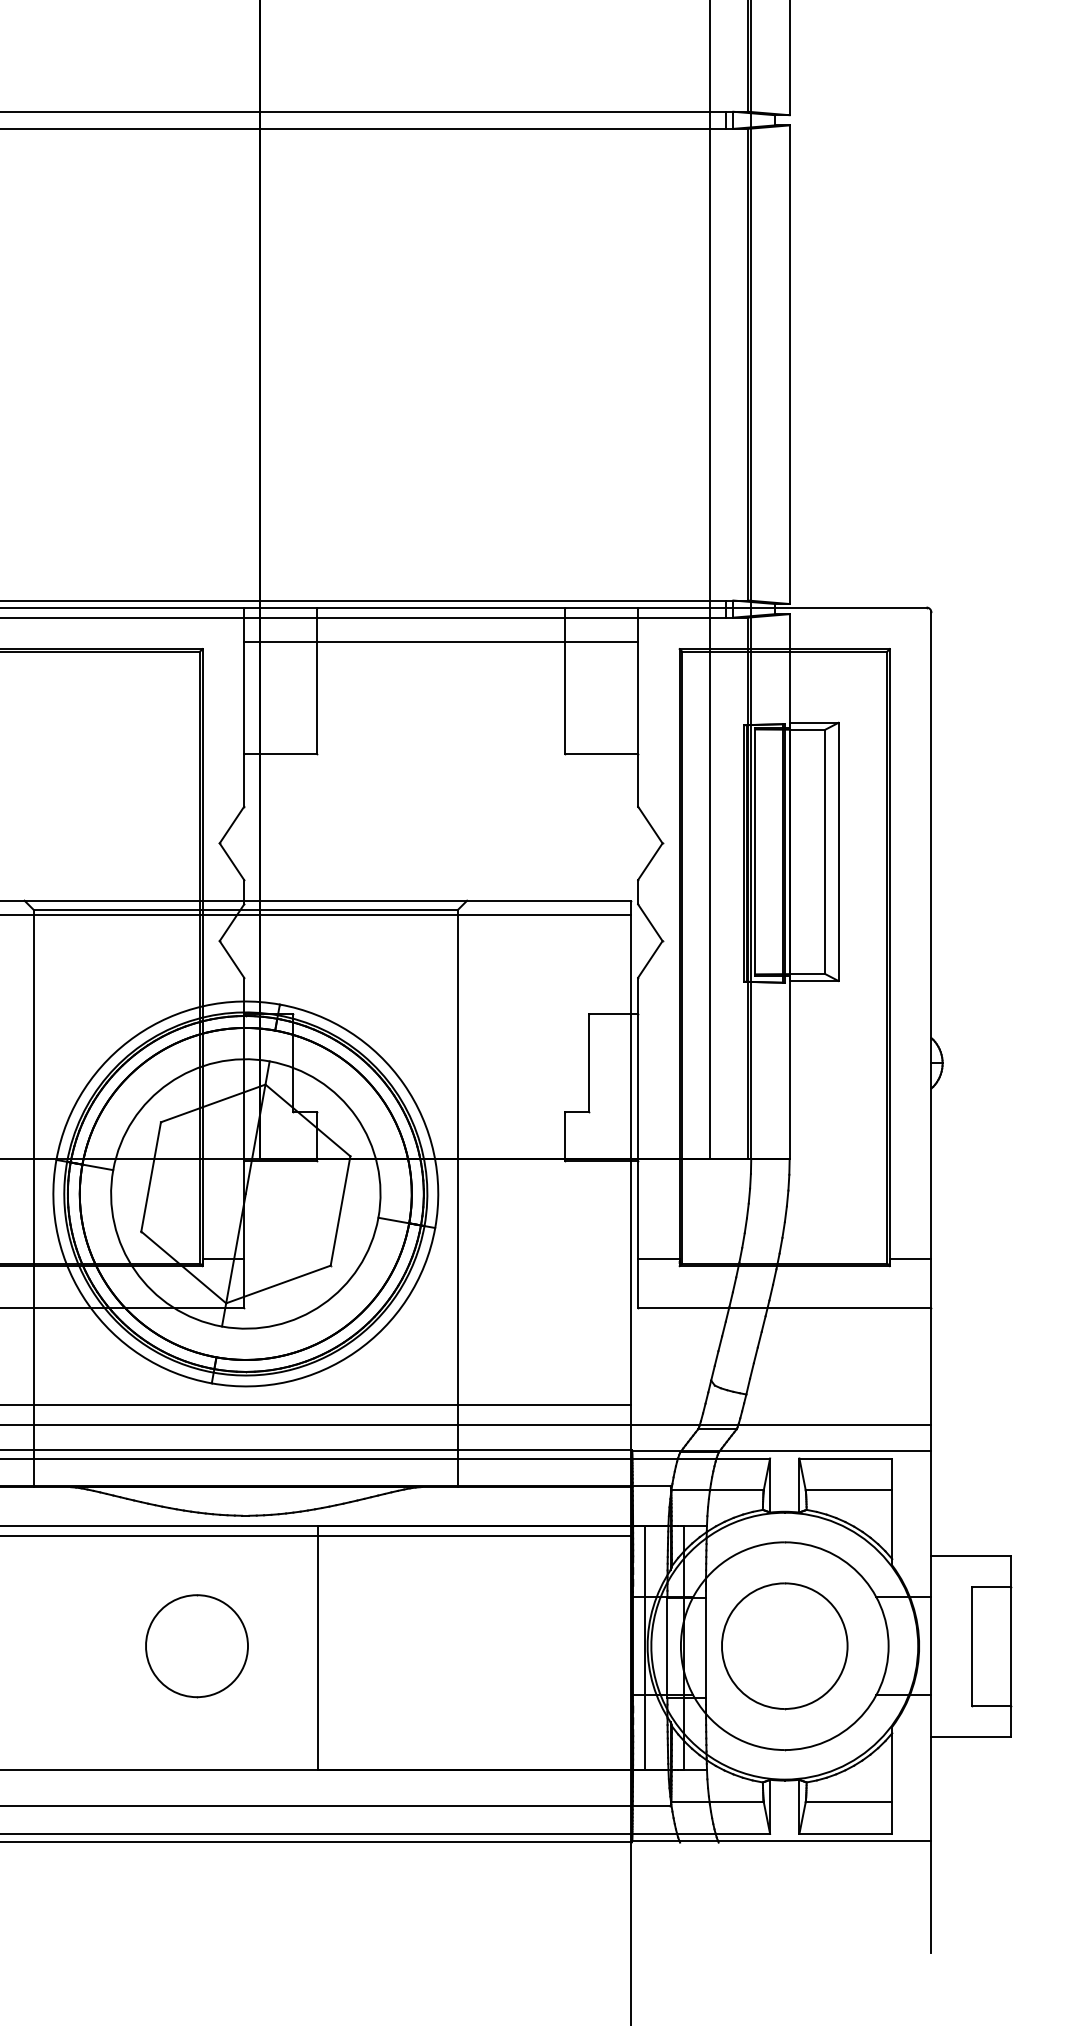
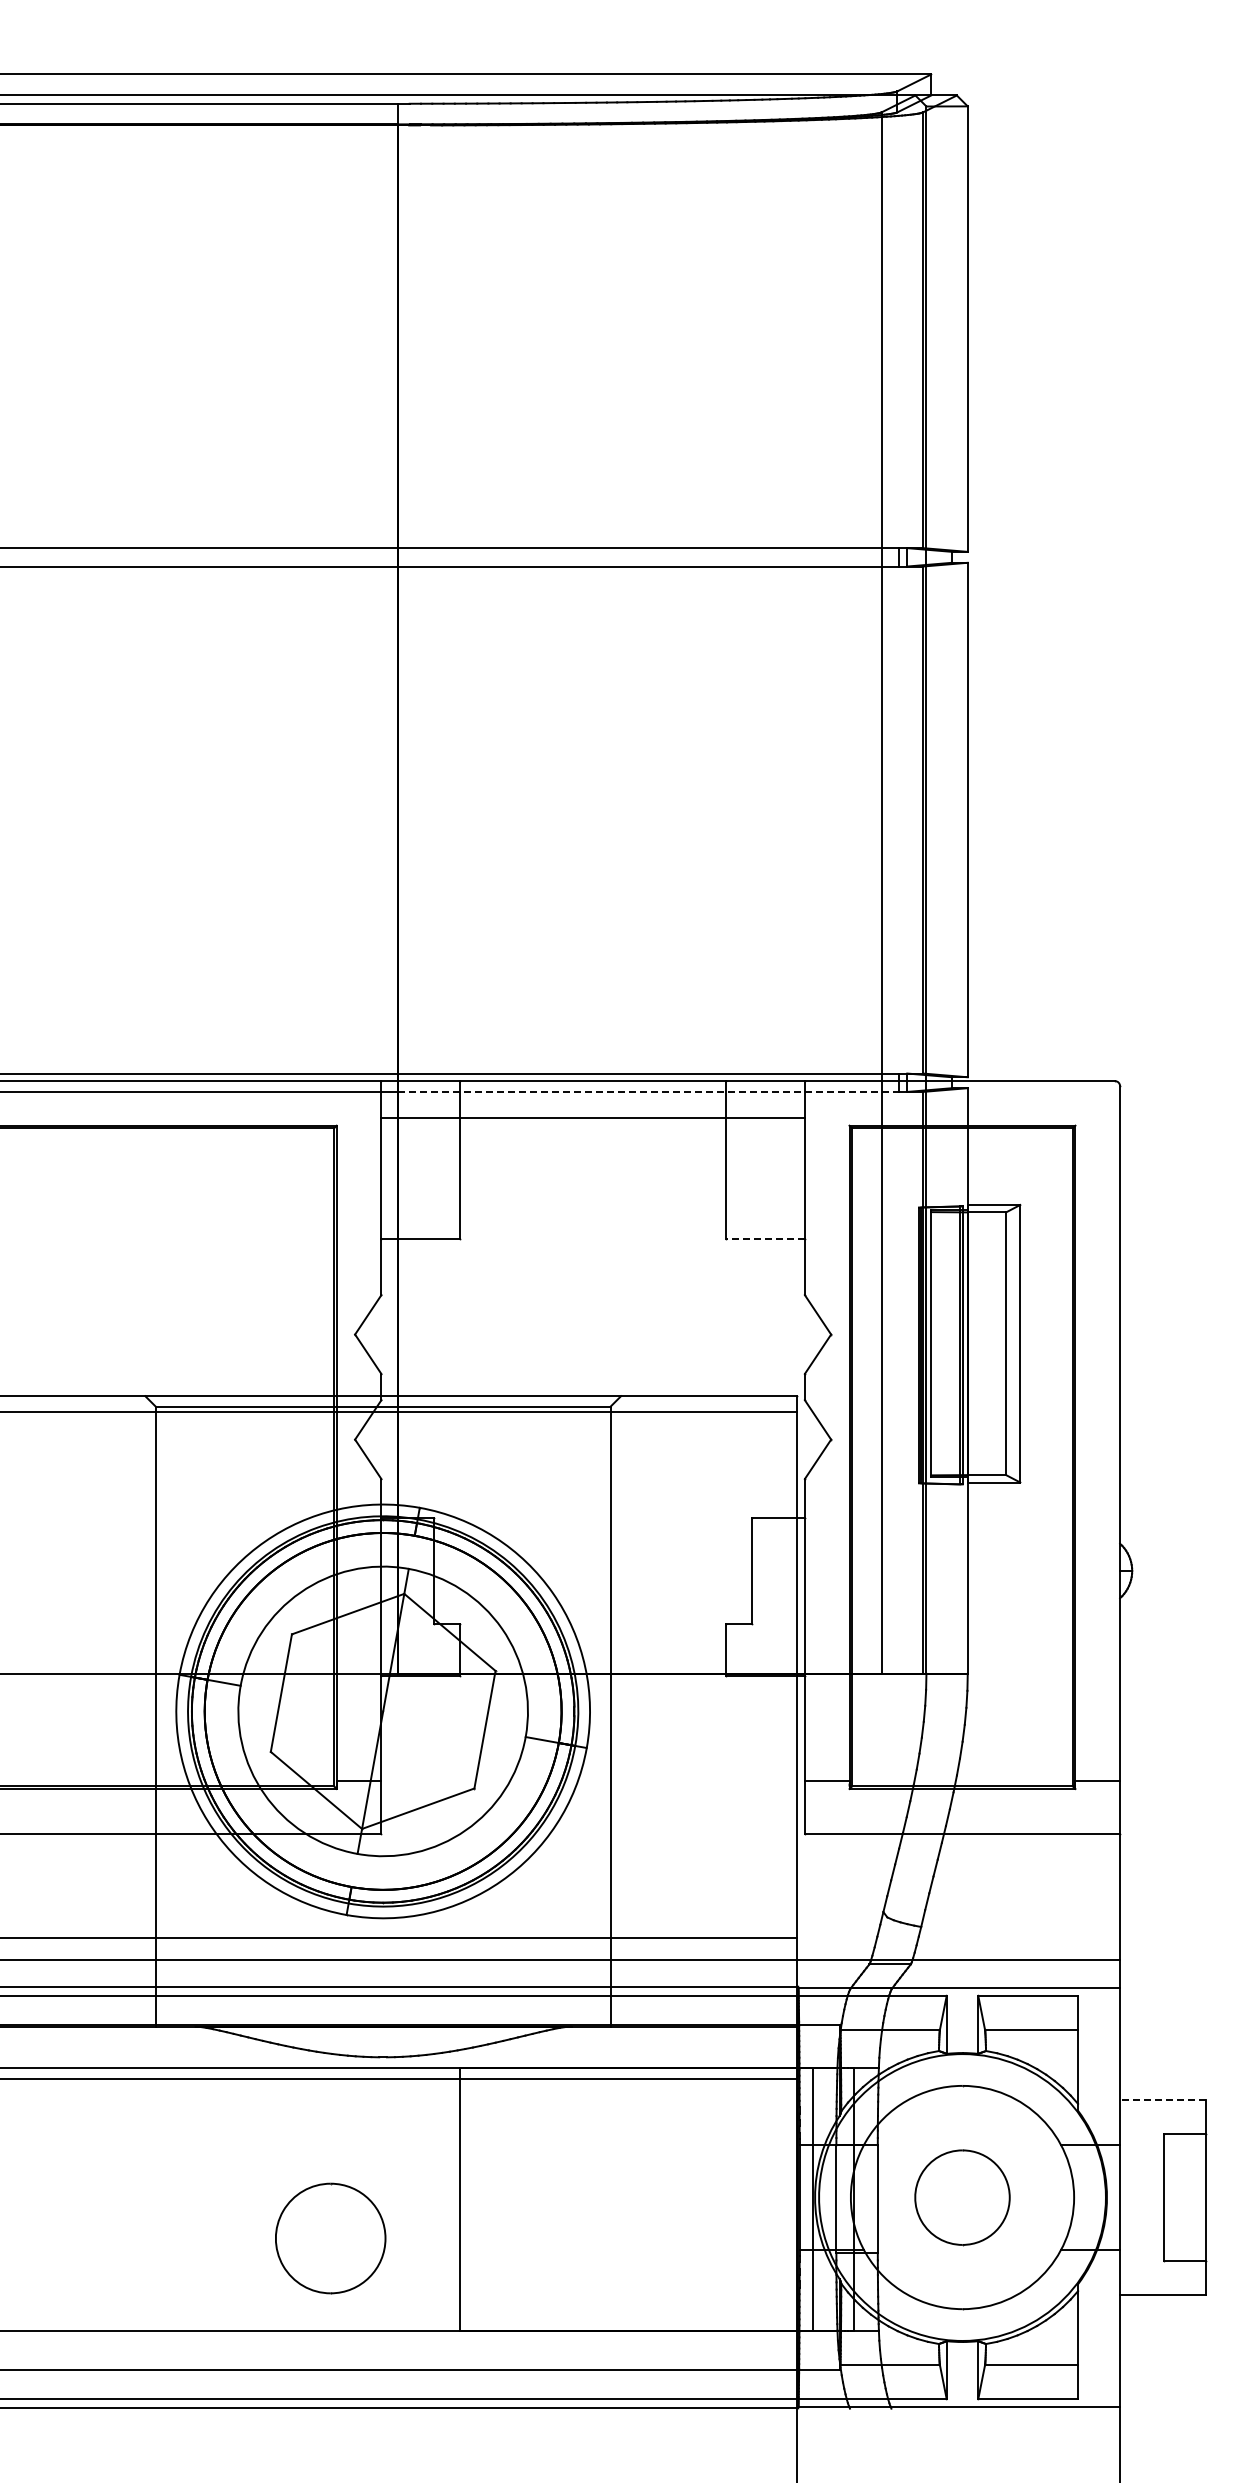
line: (492, 617) -> (648, 1091), solid -> dashed
line: (600, 754) -> (764, 1238), solid -> dashed
line: (970, 1555) -> (1162, 2100), solid -> dashed
part: (196, 1646) -> (330, 2238), moved
part: (784, 1646) -> (962, 2197), size x0.7

